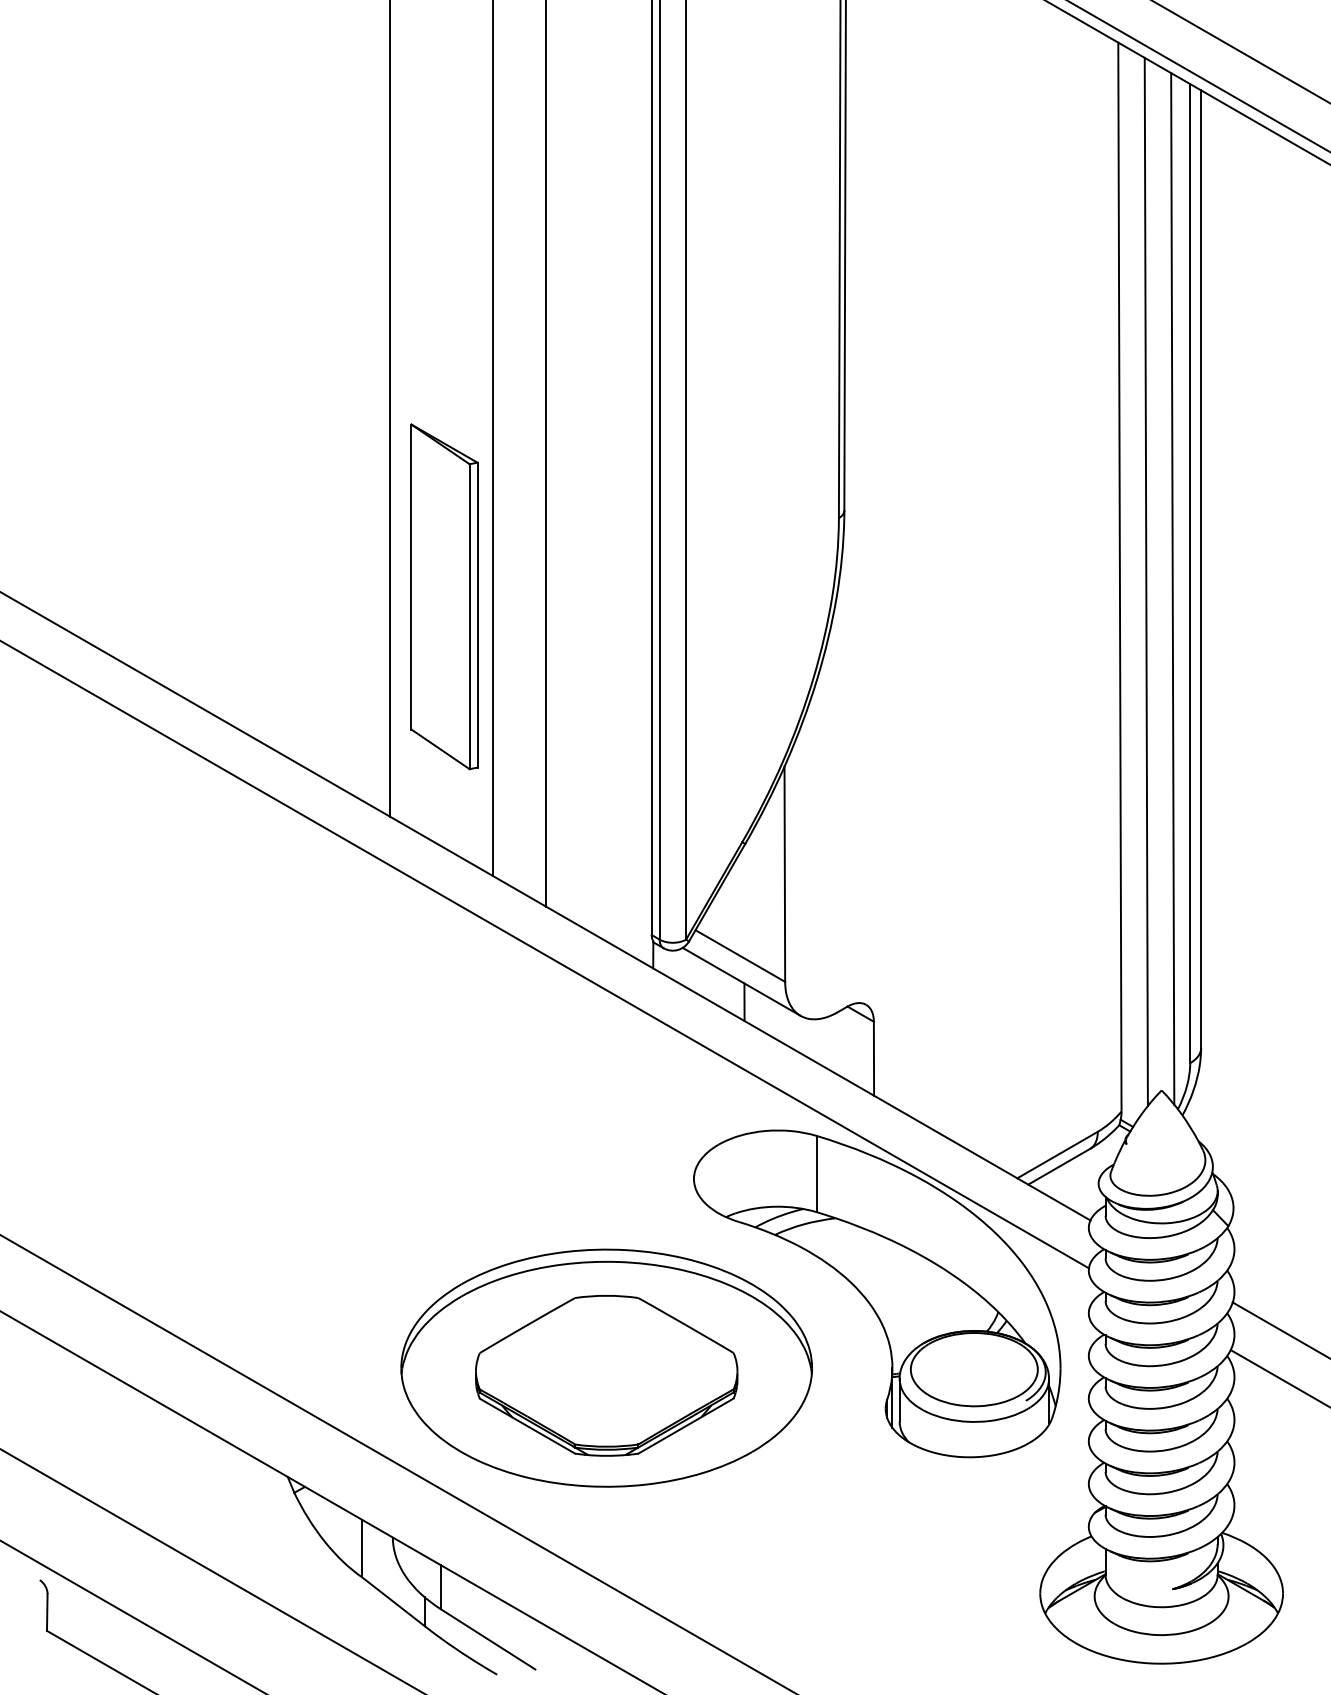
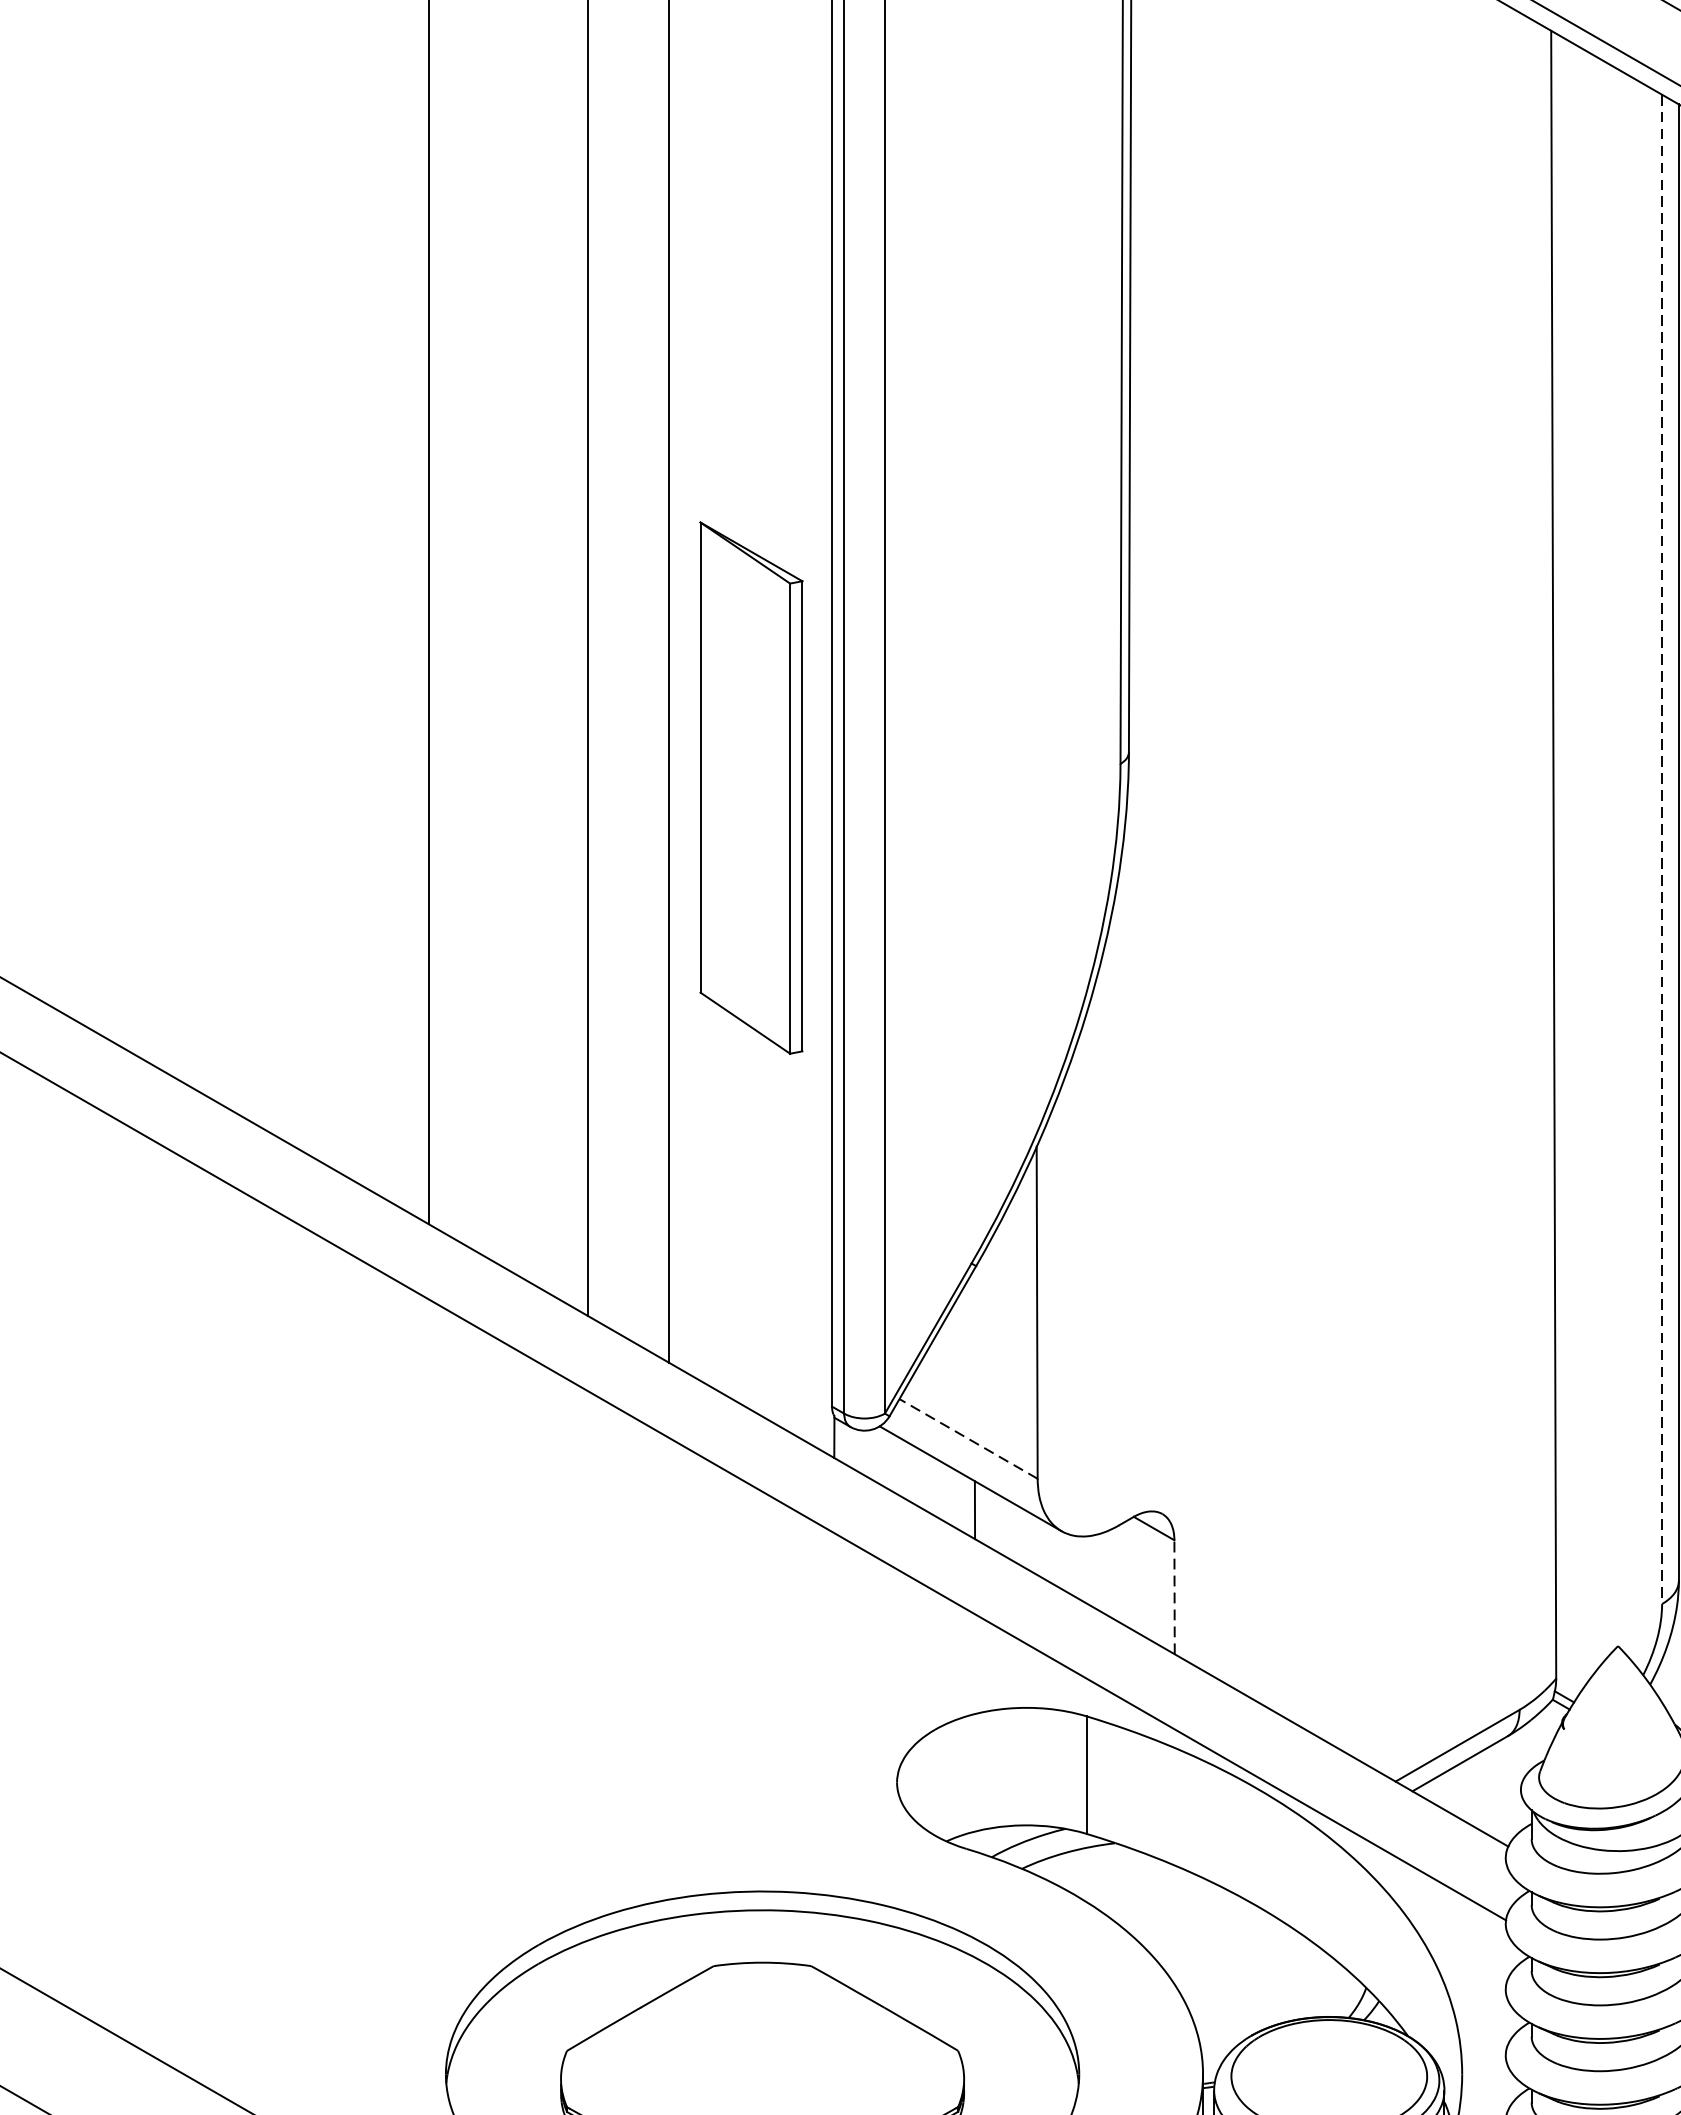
line: (1190, 573) -> (1662, 849), solid -> dashed
line: (1145, 581) -> (1593, 861), removed
line: (1172, 588) -> (1634, 872), removed
part: (444, 596) -> (751, 787), moved
line: (740, 956) -> (968, 1439), solid -> dashed
line: (873, 1058) -> (1173, 1596), solid -> dashed

